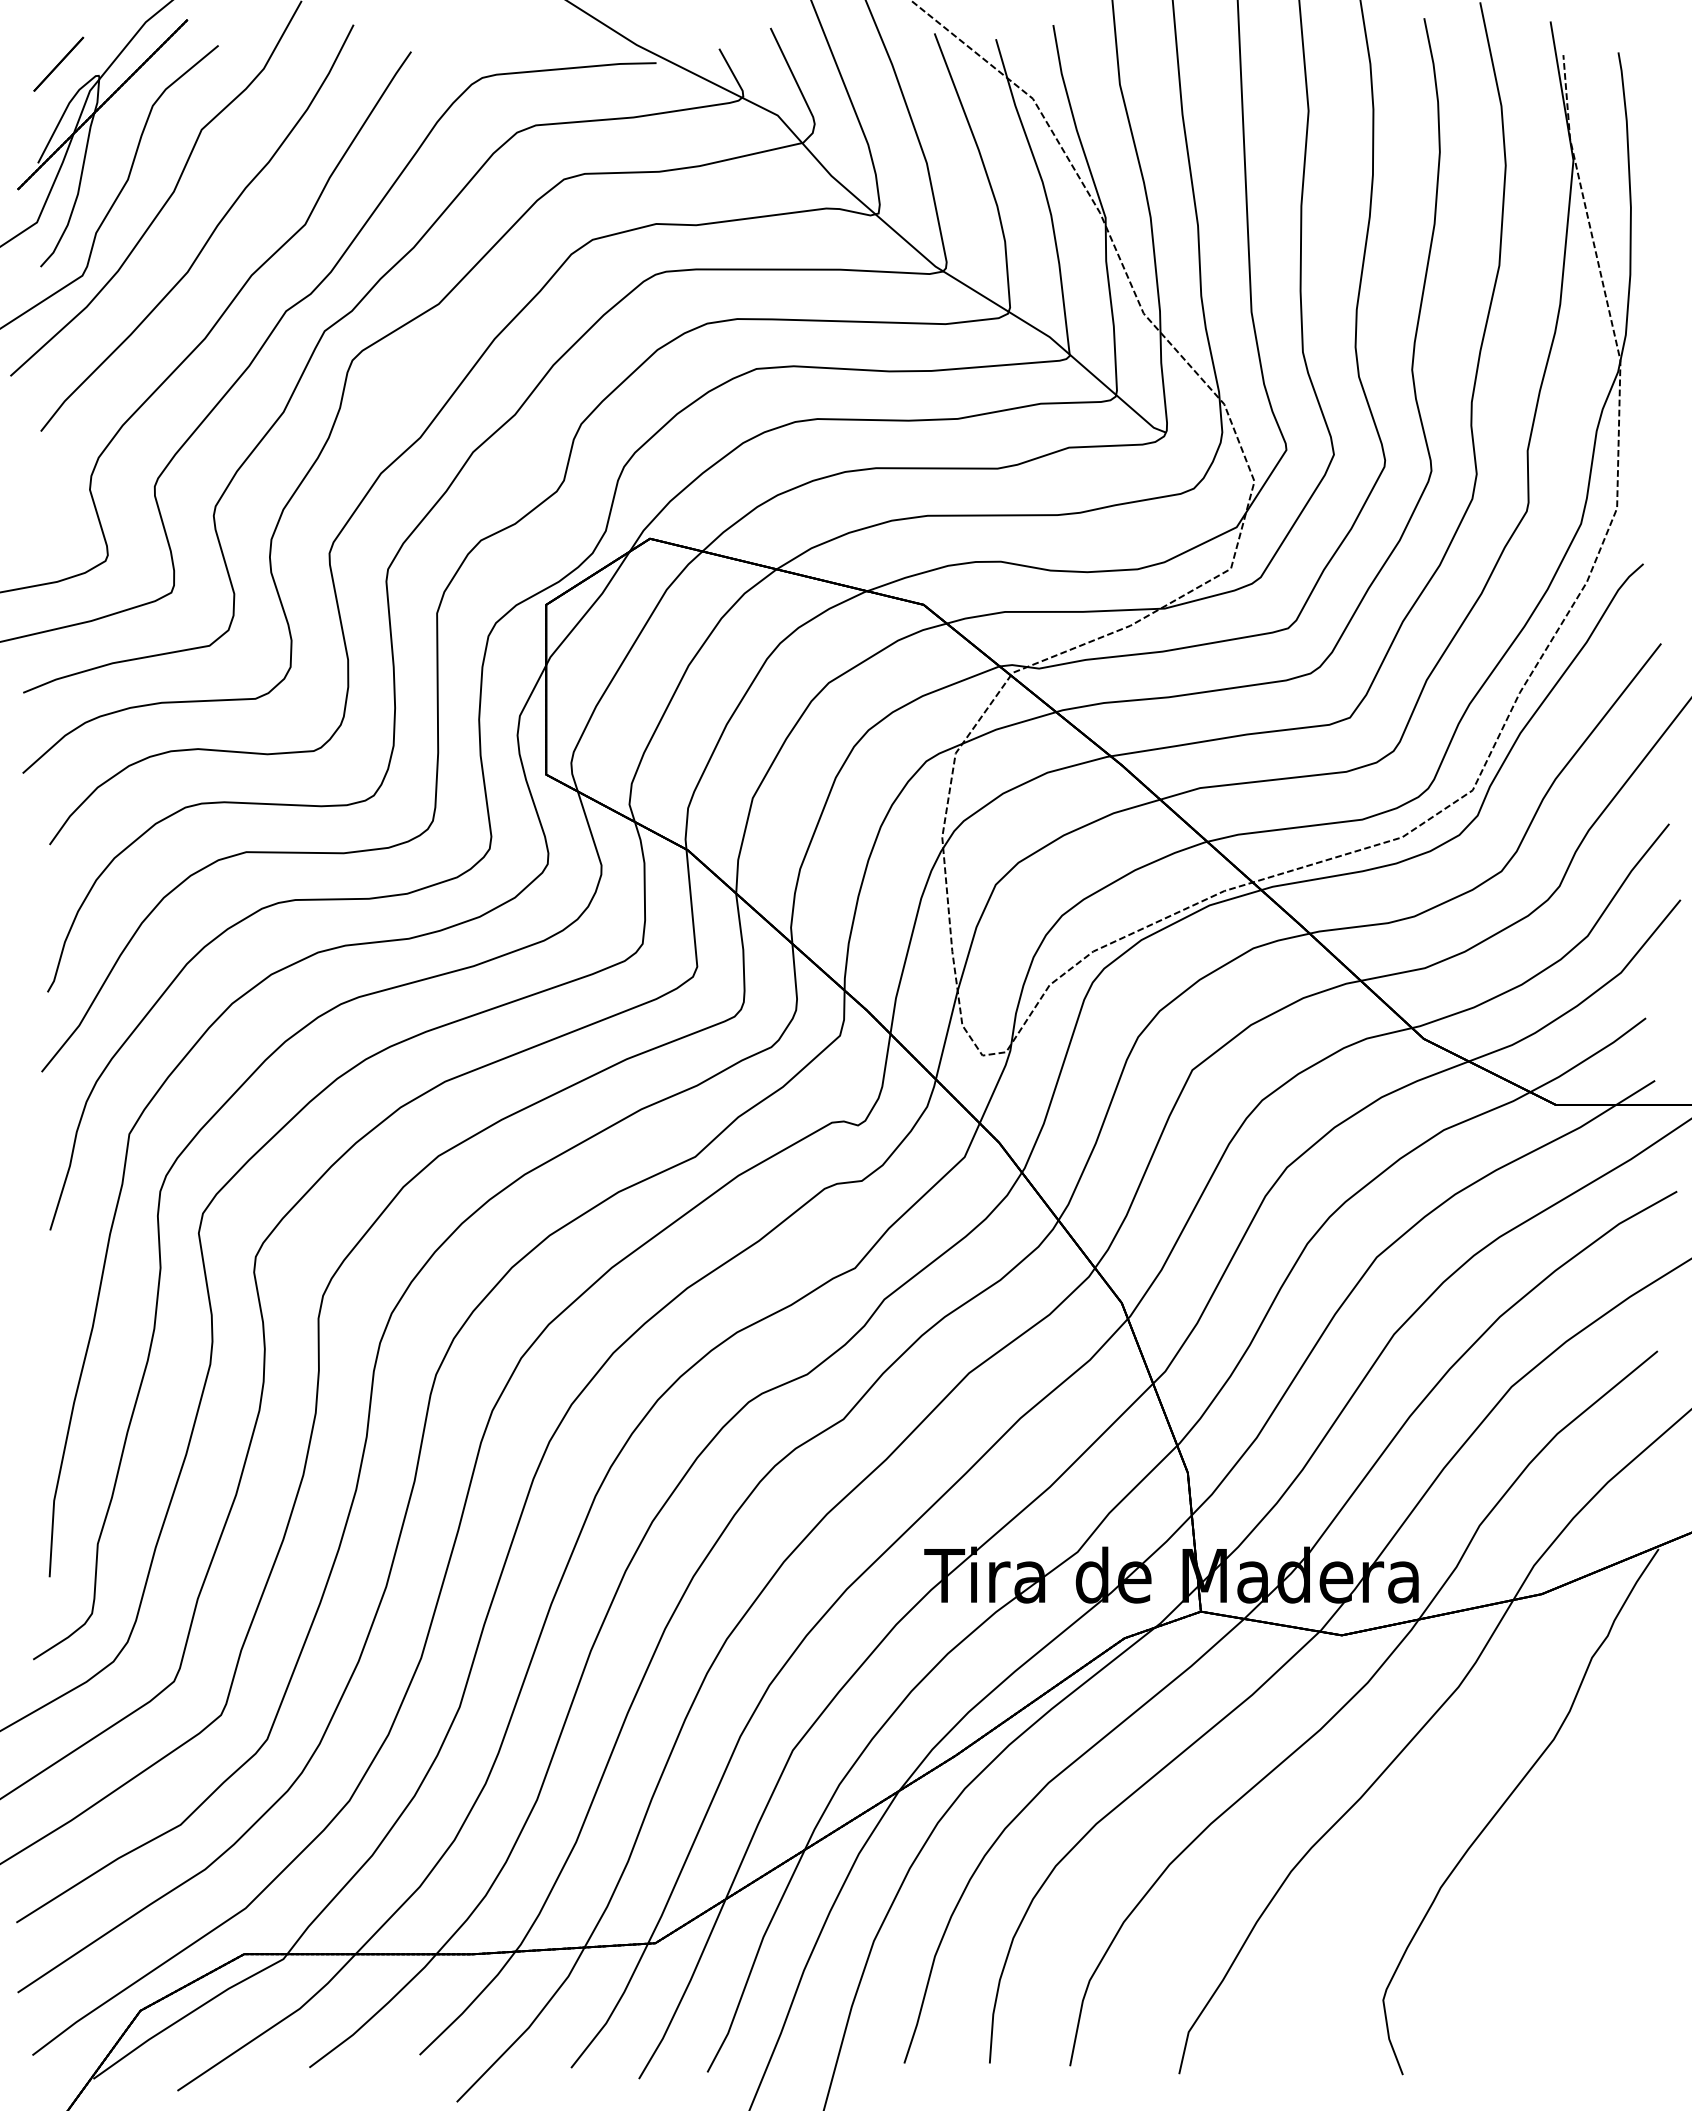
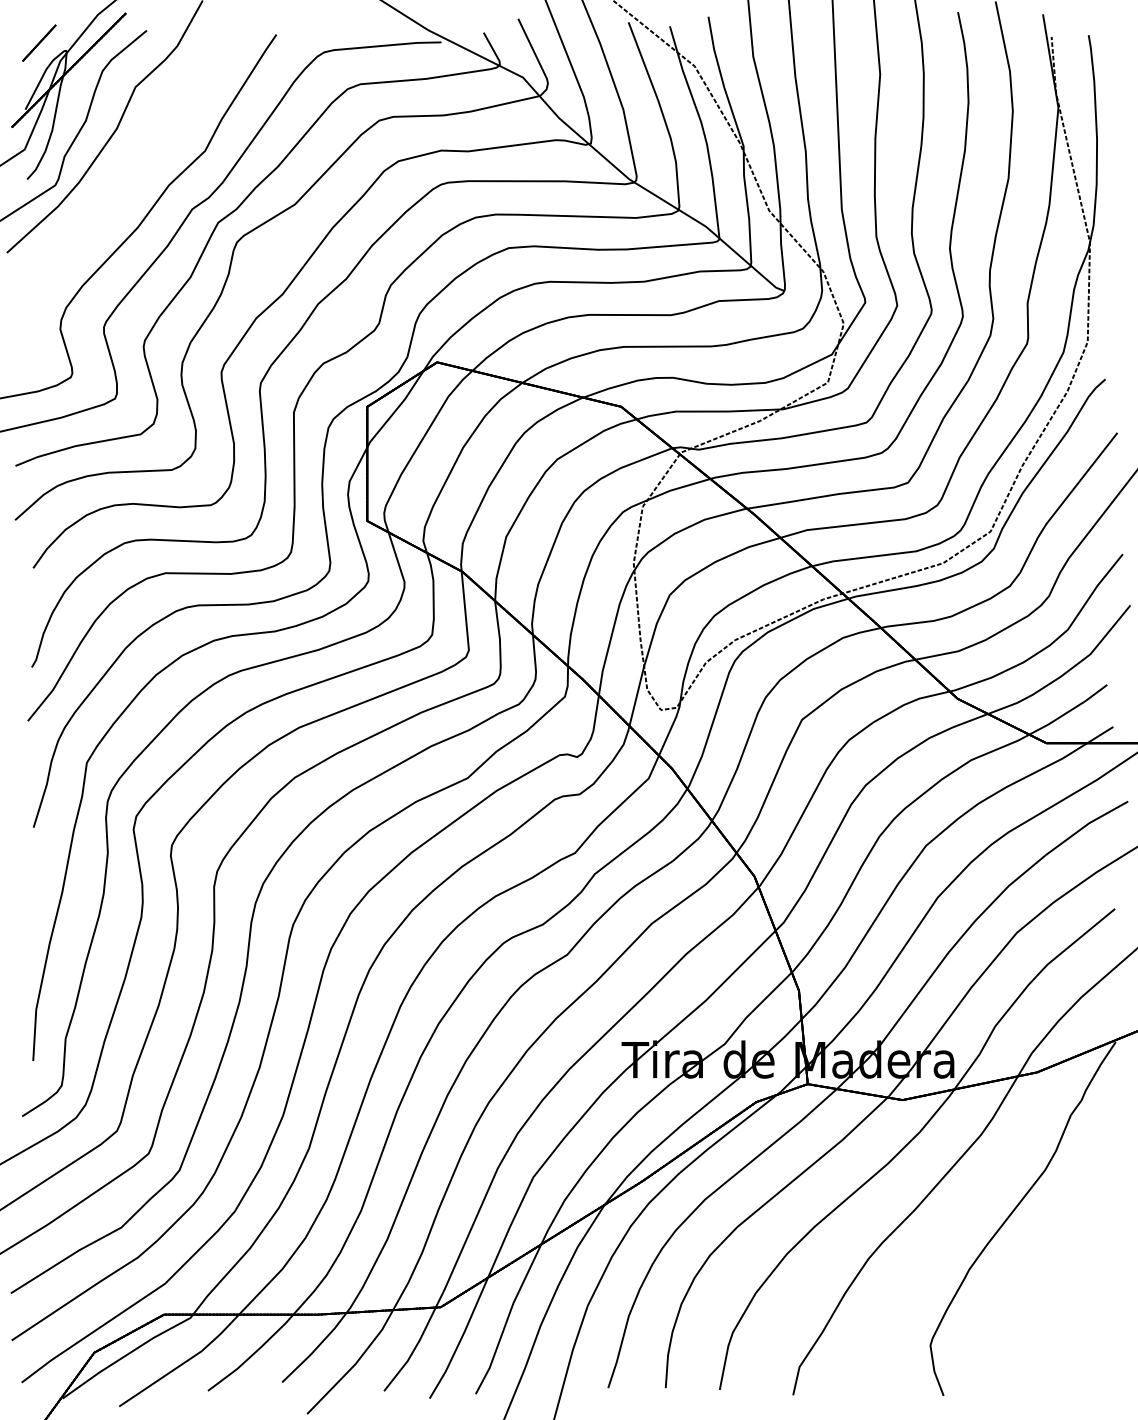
part: (209, 235) -> (140, 158), removed

